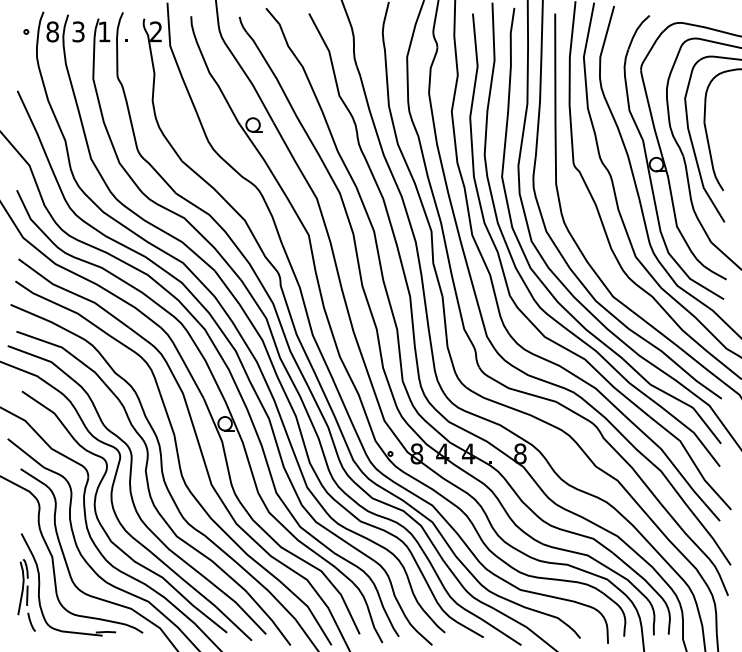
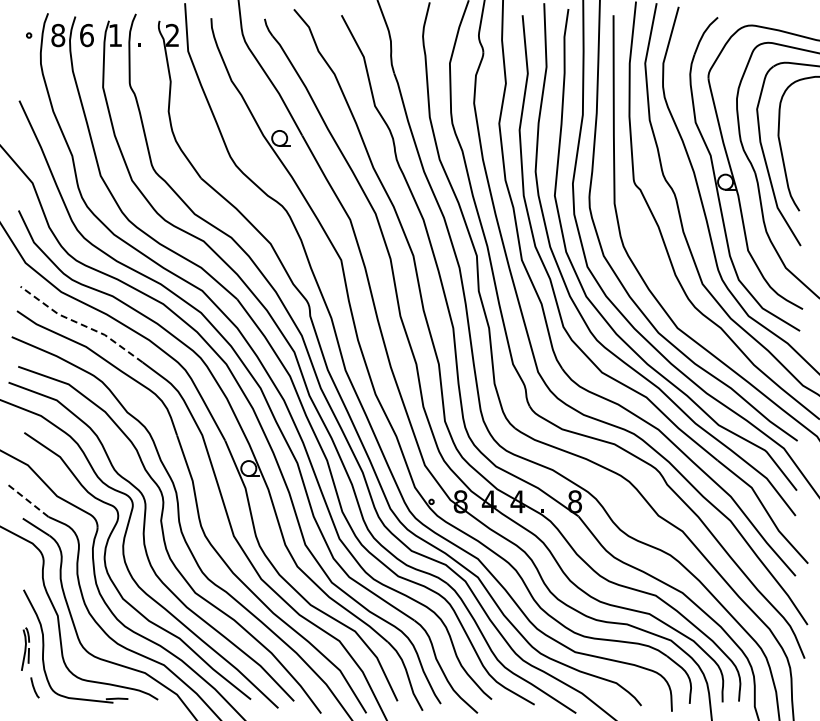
text: (78, 31) -> (86, 35), 3 -> 6
line: (73, 293) -> (81, 324), solid -> dashed
line: (25, 452) -> (28, 500), solid -> dashed
part: (23, 587) -> (25, 649), size x0.7

